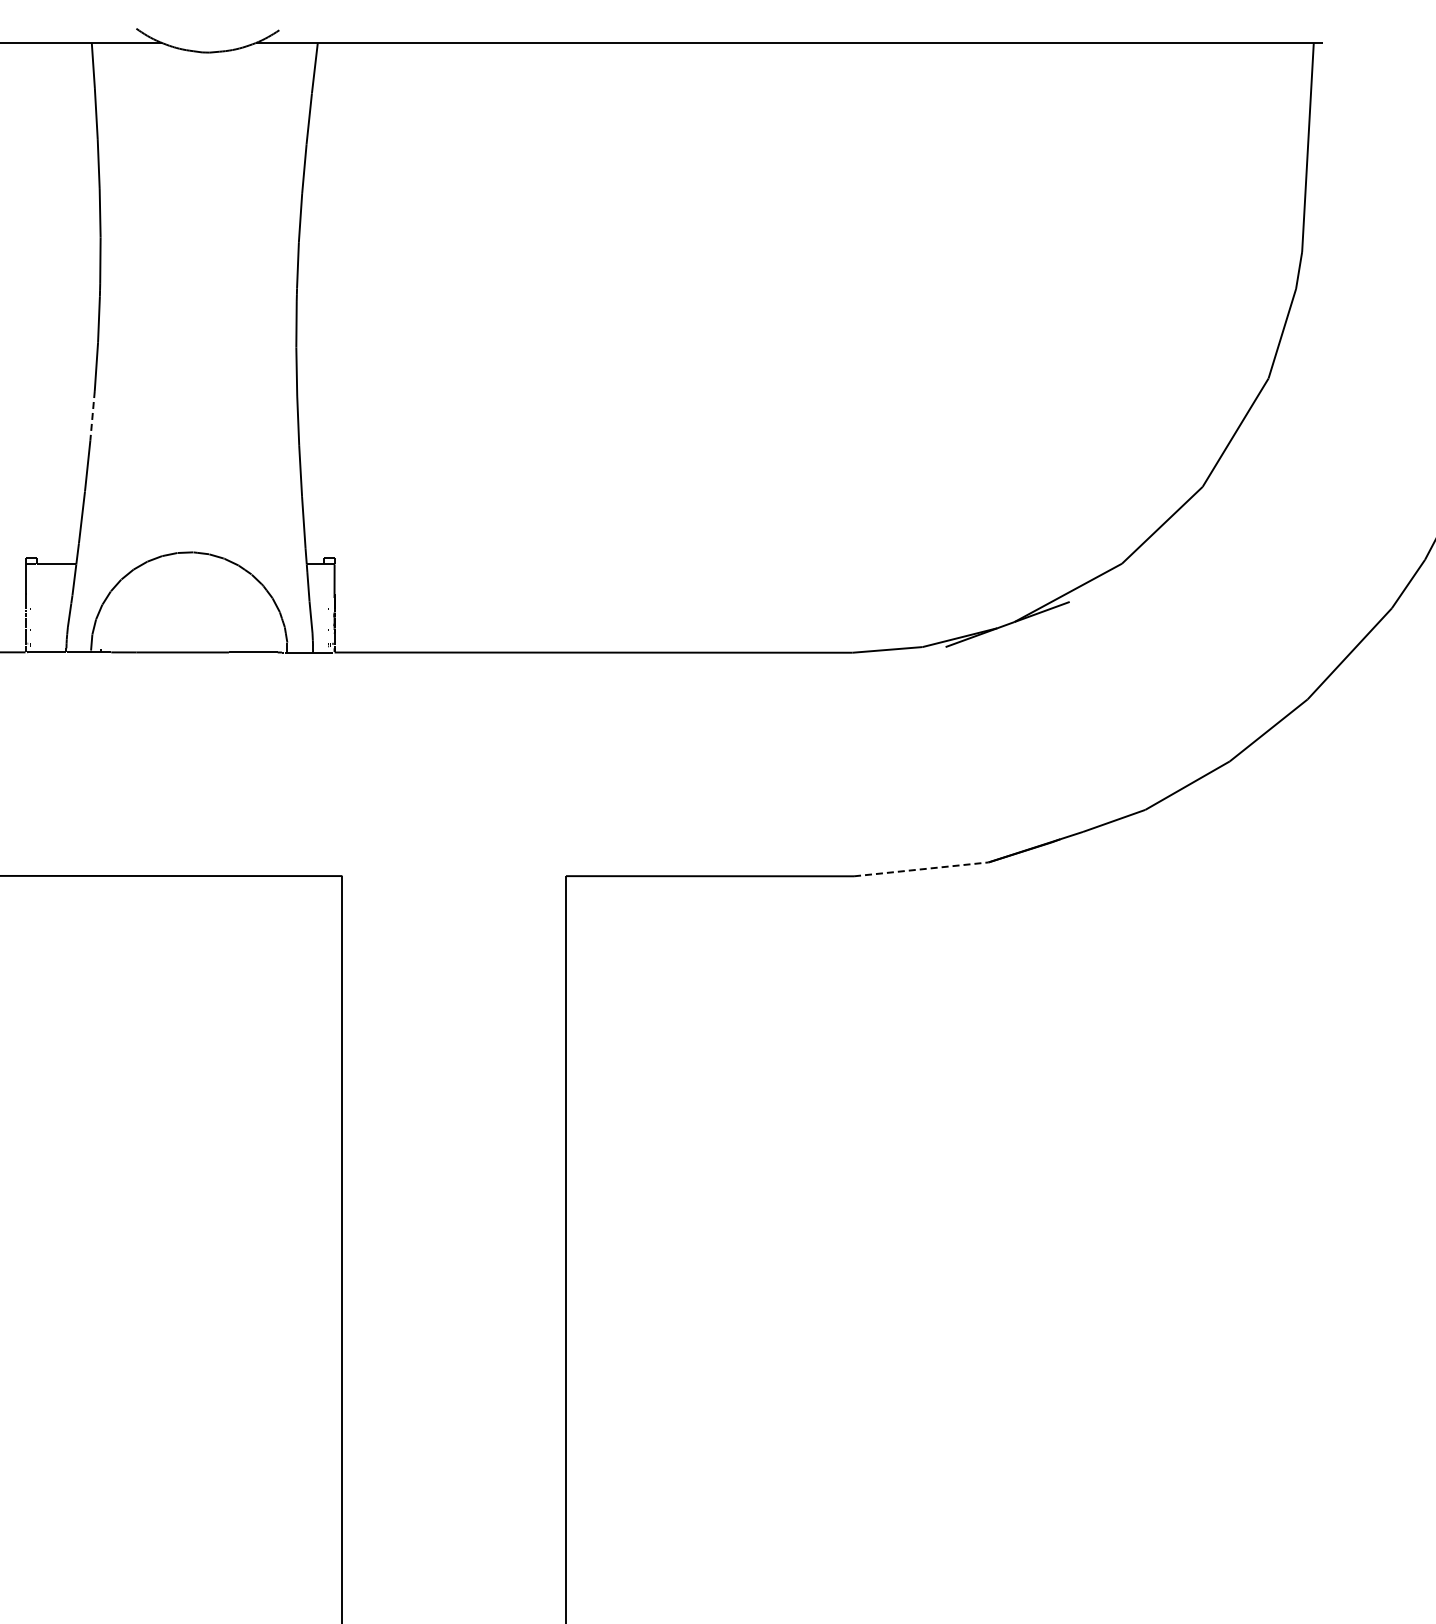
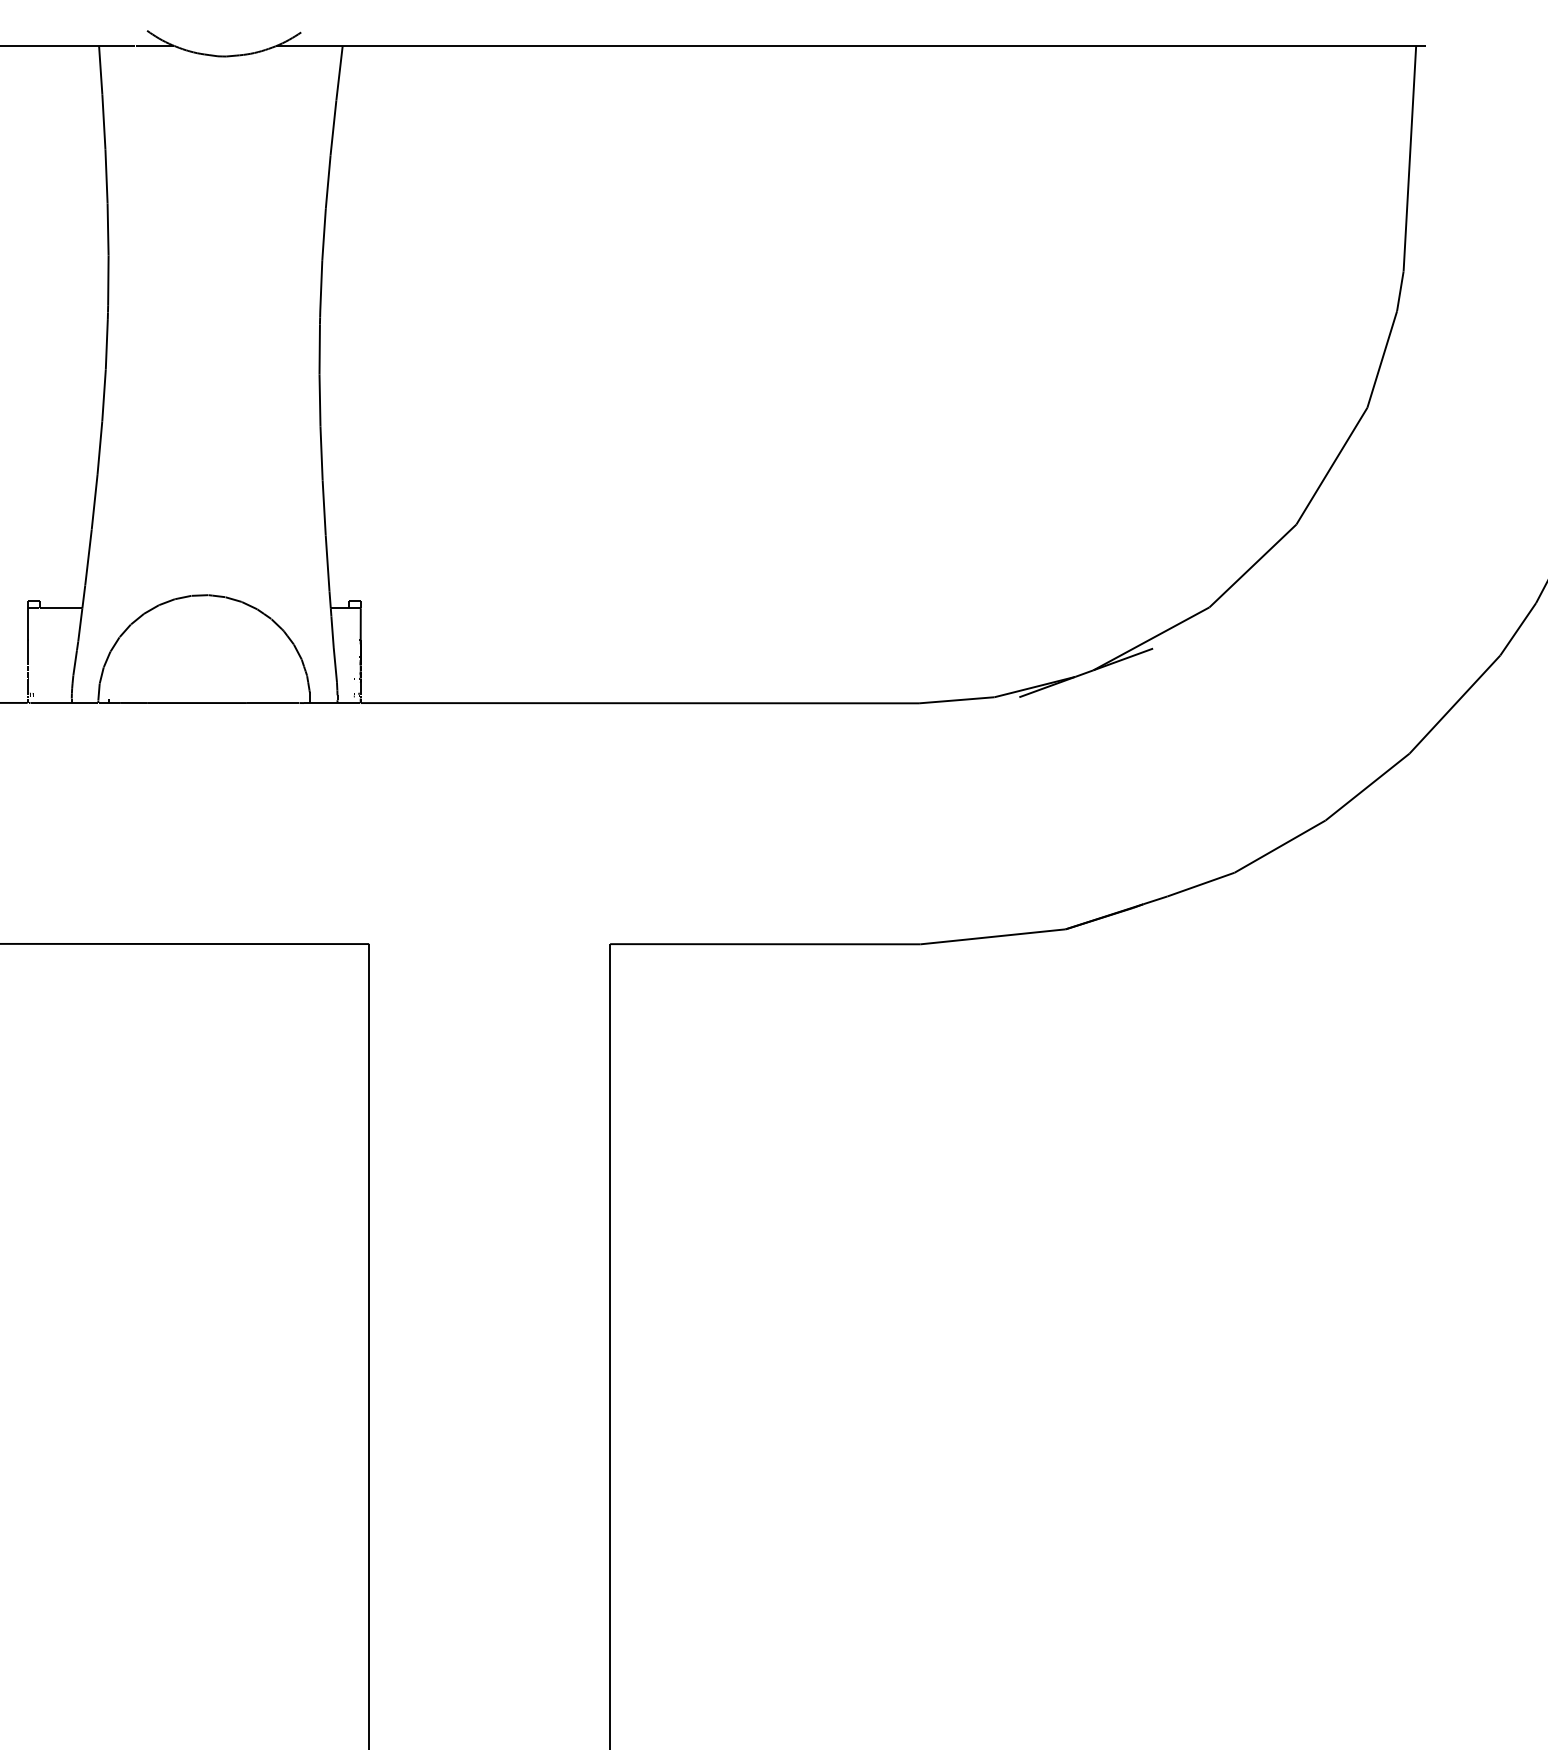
line: (92, 415) -> (99, 447), dashed -> solid
line: (921, 869) -> (993, 936), dashed -> solid

